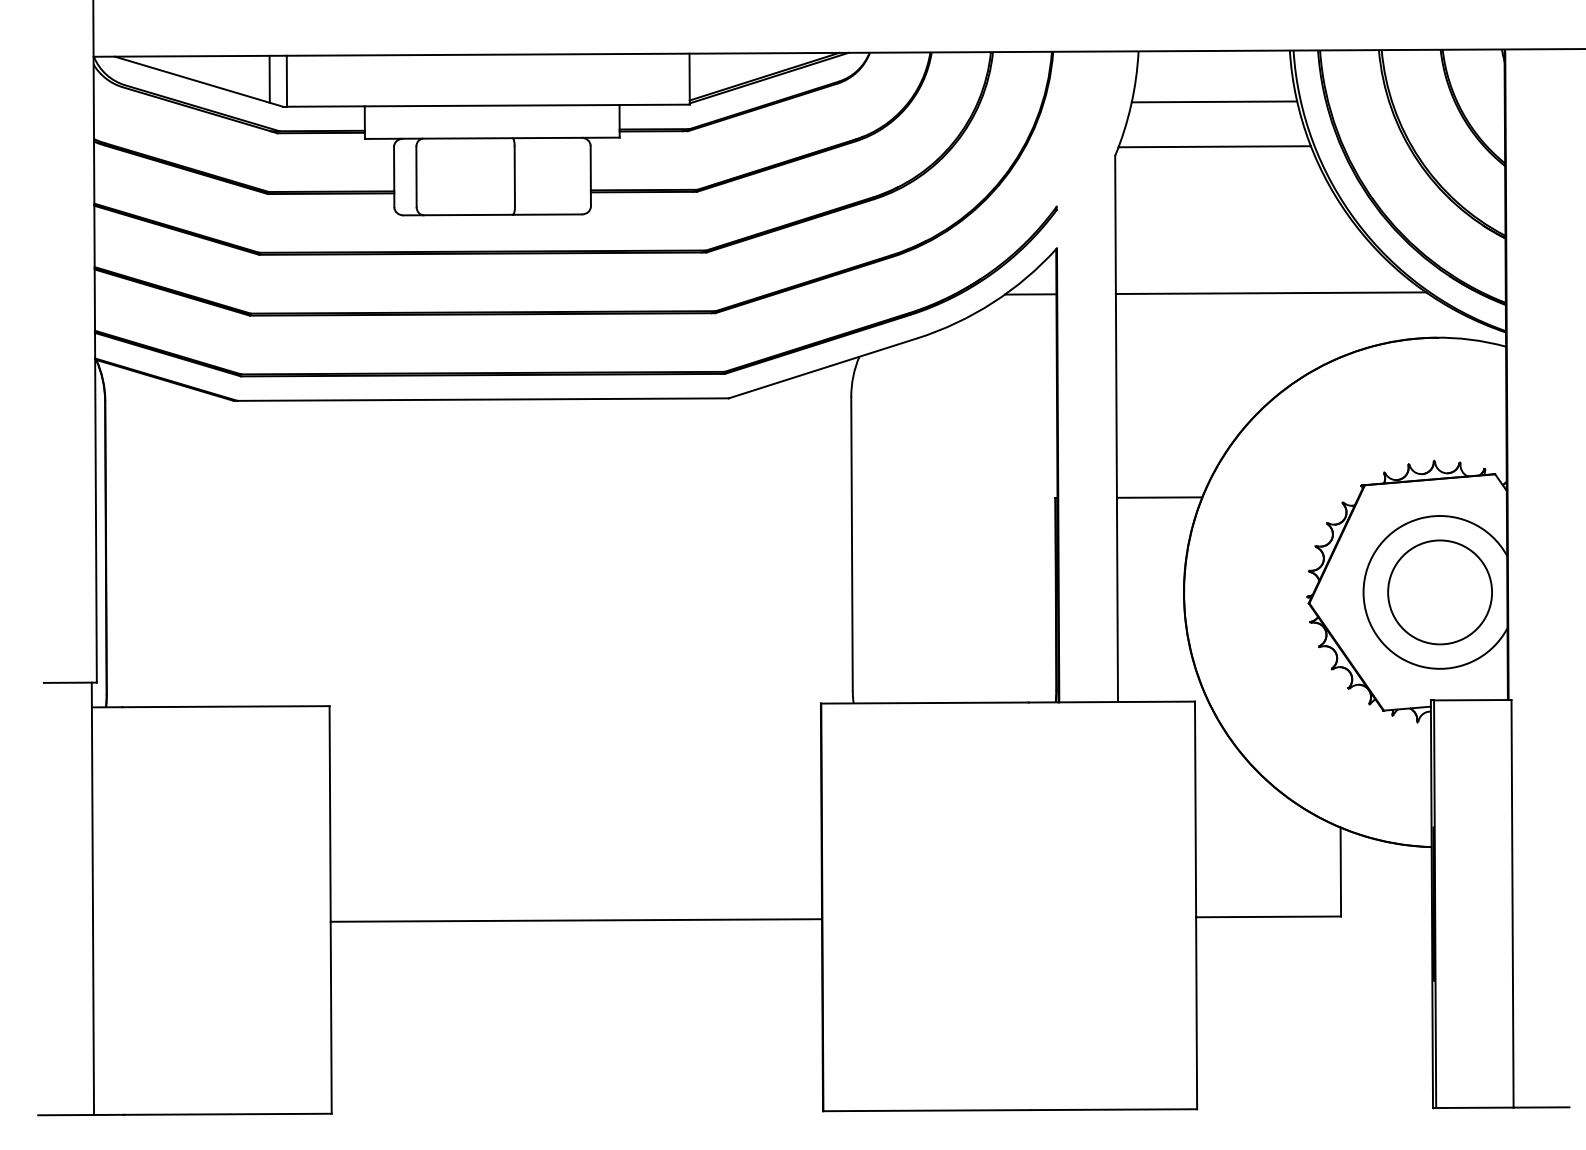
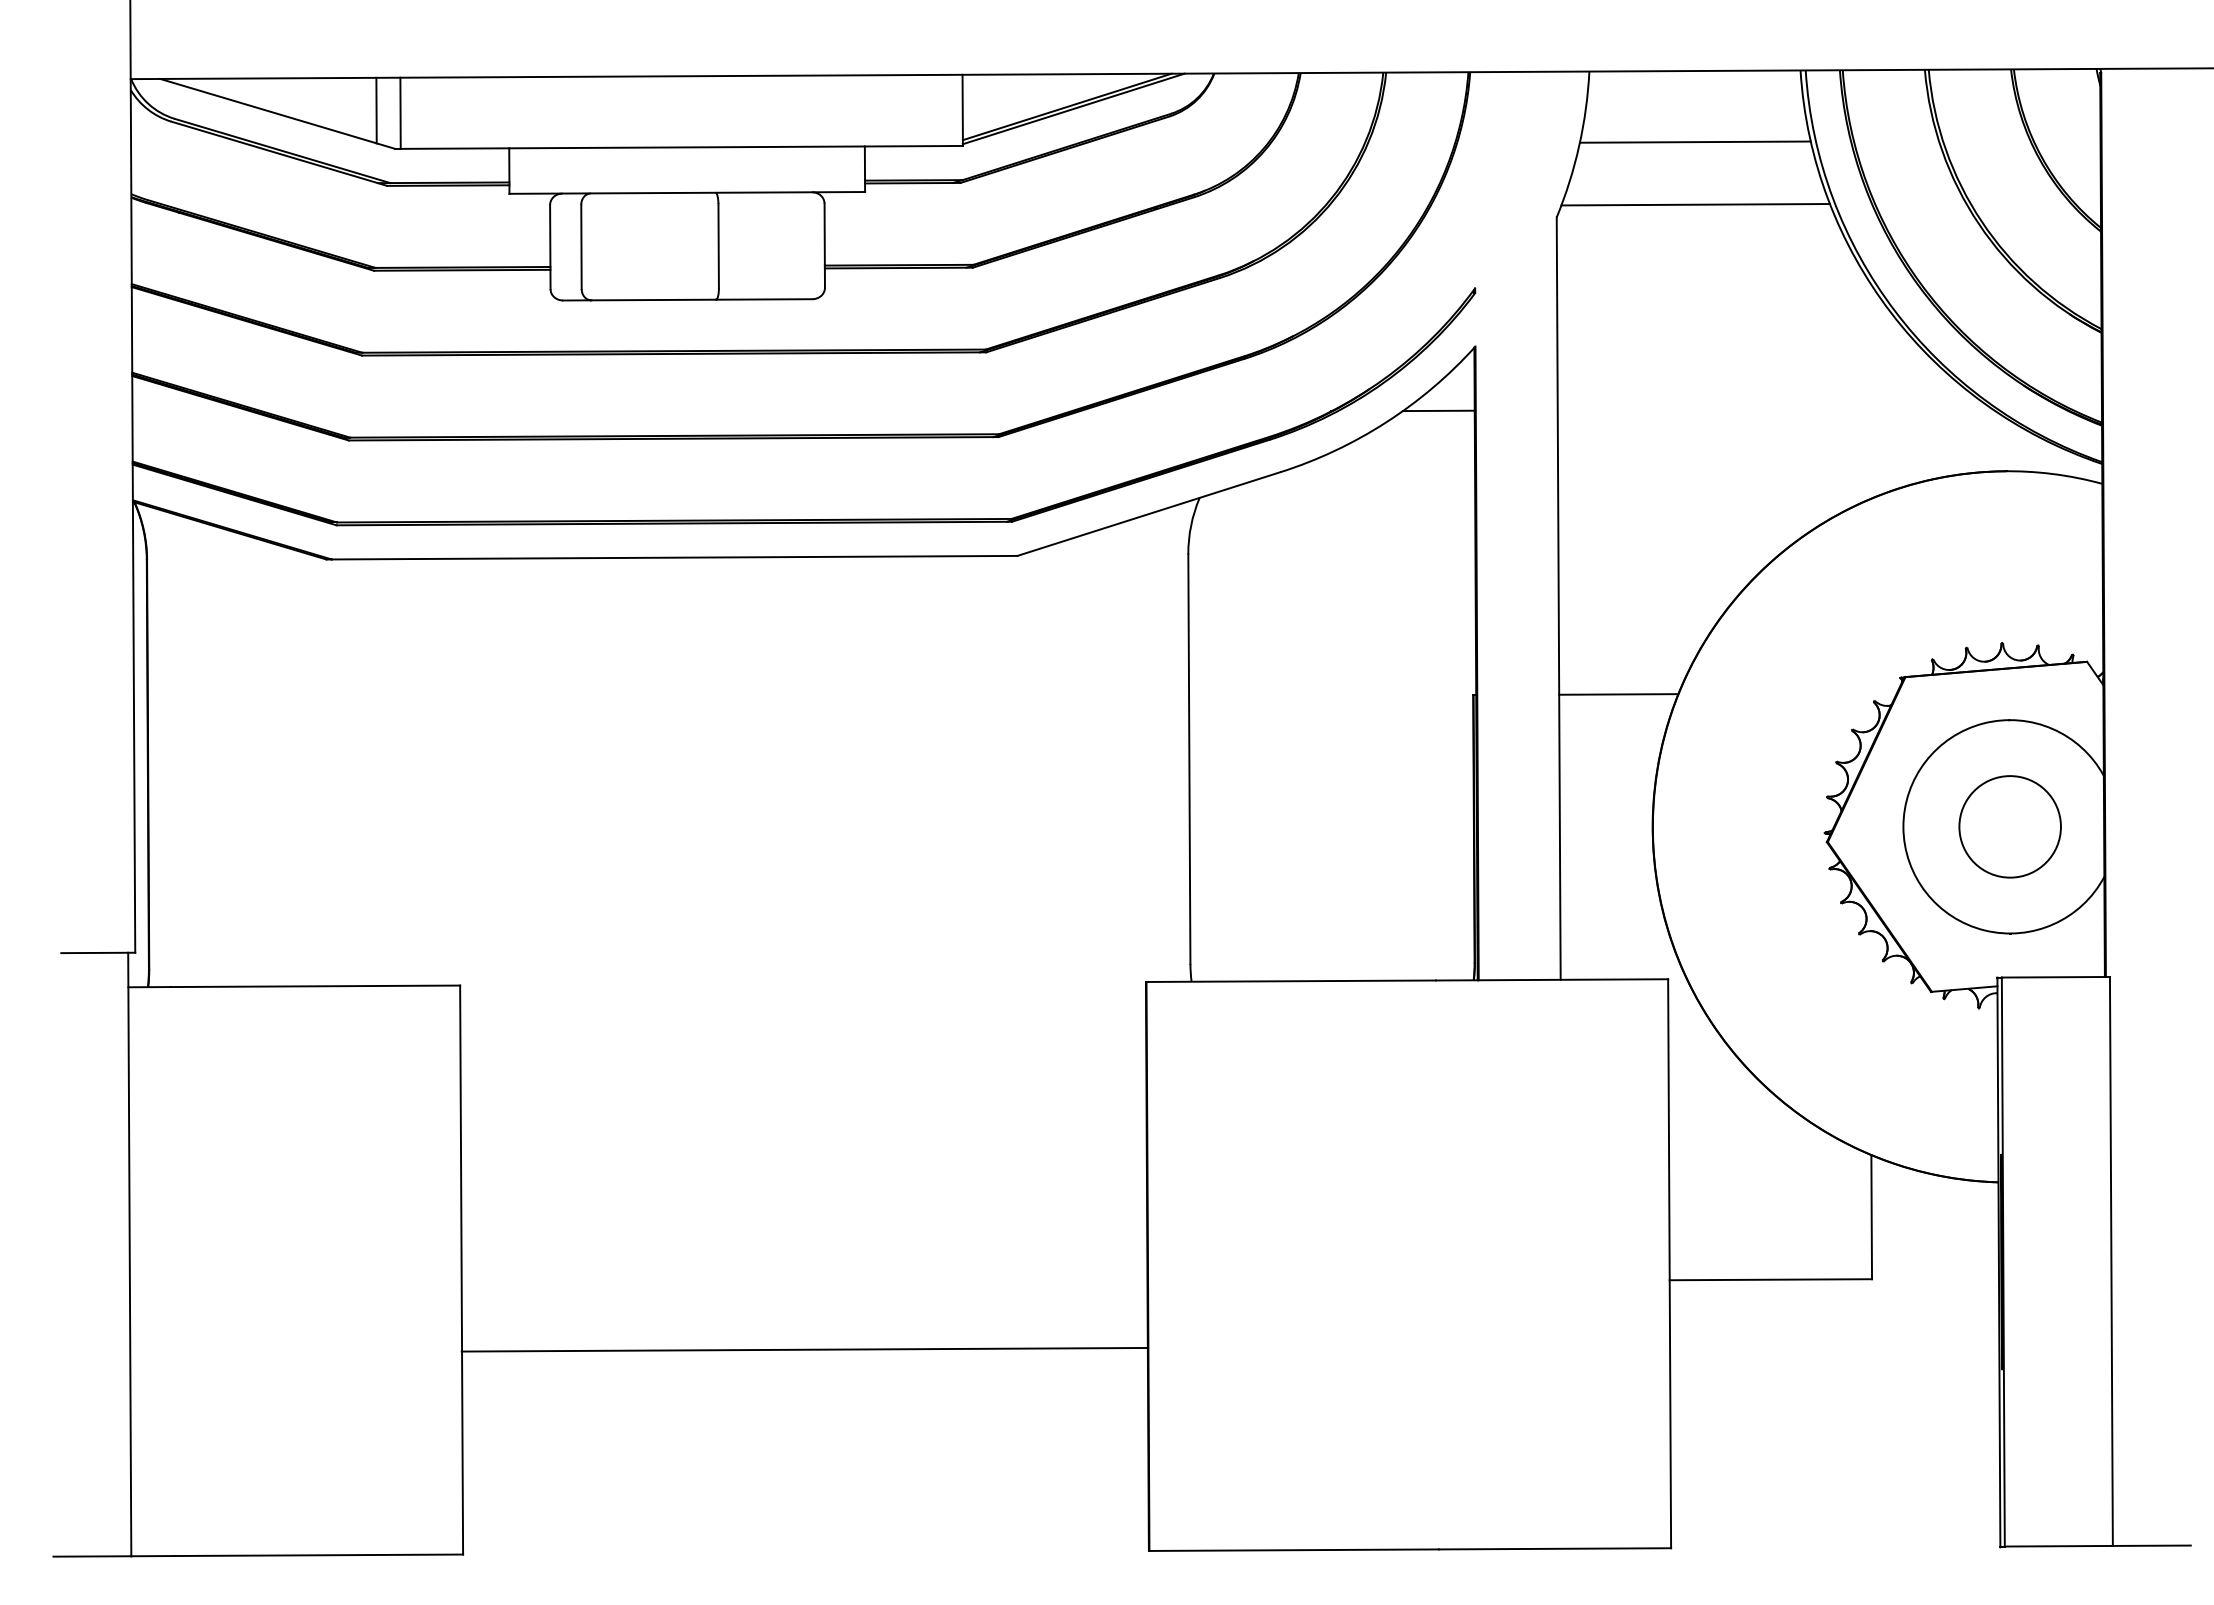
line: (1270, 293) -> (1773, 409), removed
part: (1439, 592) -> (2009, 826), size x0.7
line: (576, 920) -> (804, 1349), moved

